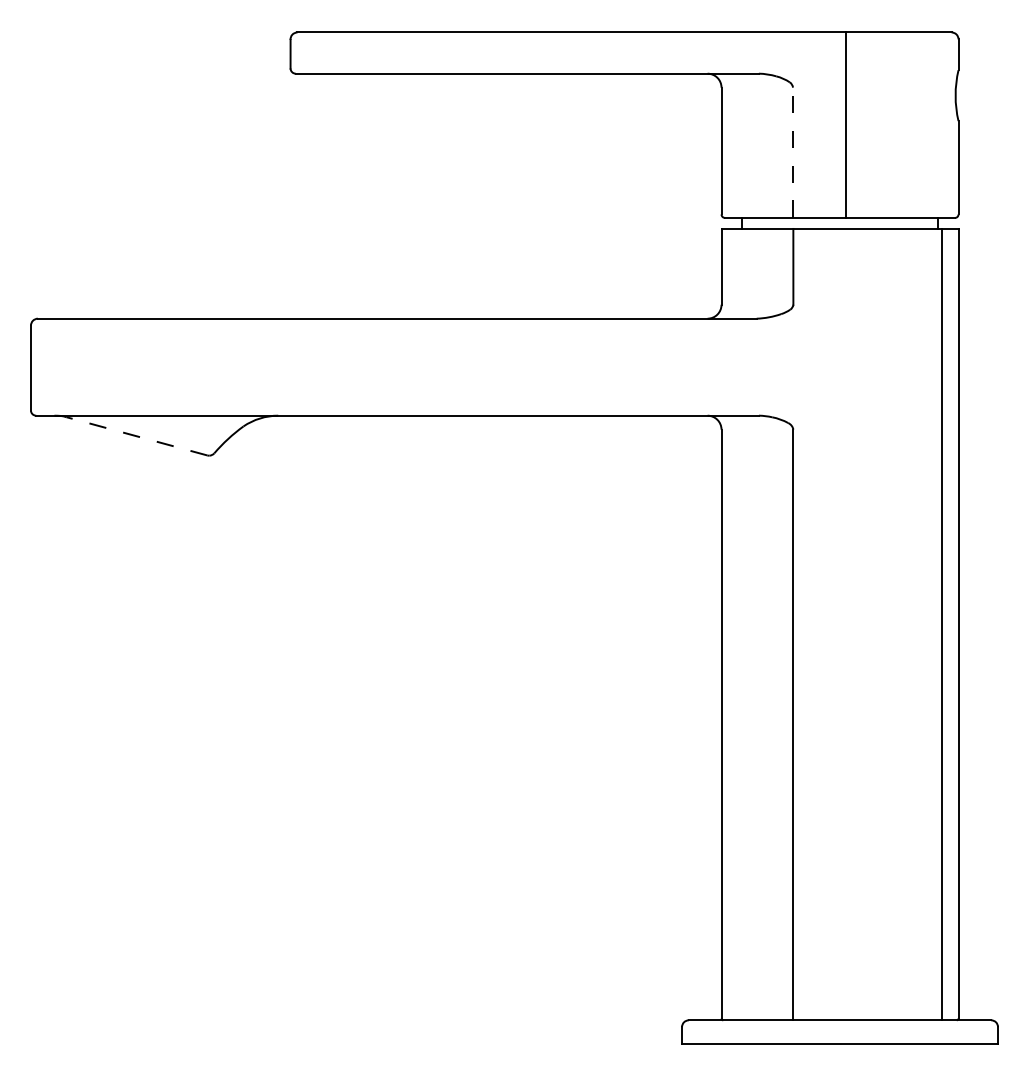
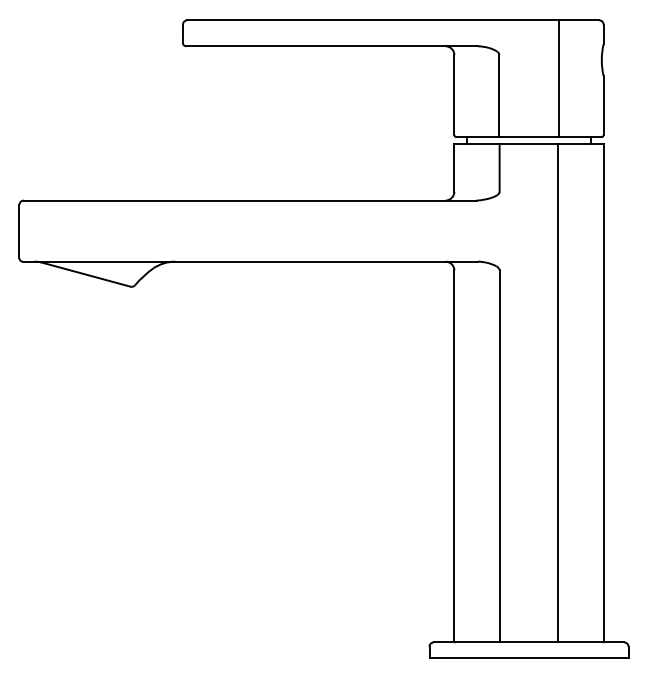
line: (845, 124) -> (558, 78), moved
line: (793, 151) -> (499, 95), dashed -> solid
line: (137, 436) -> (86, 274), dashed -> solid
line: (942, 625) -> (558, 393), moved

